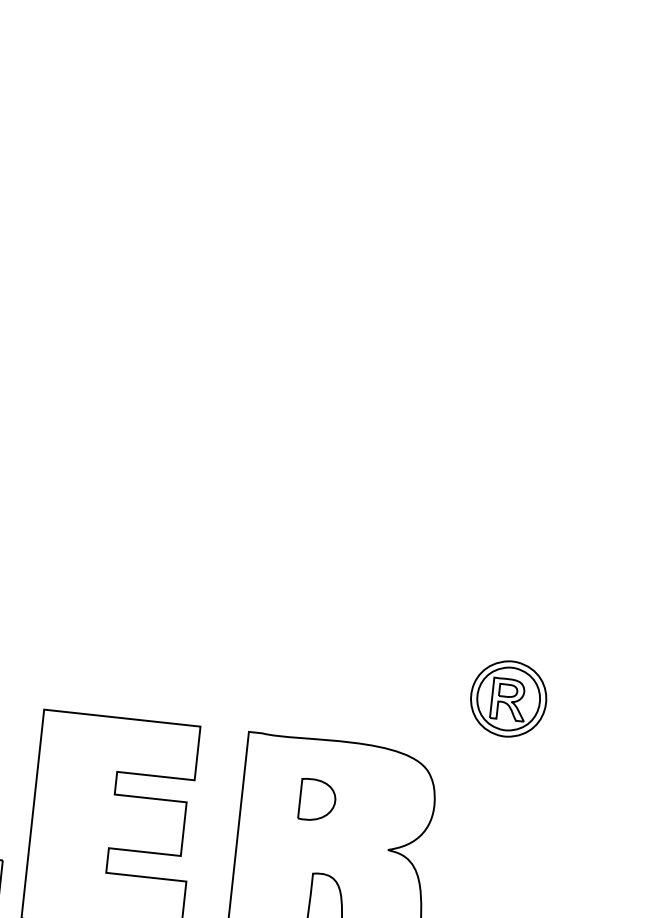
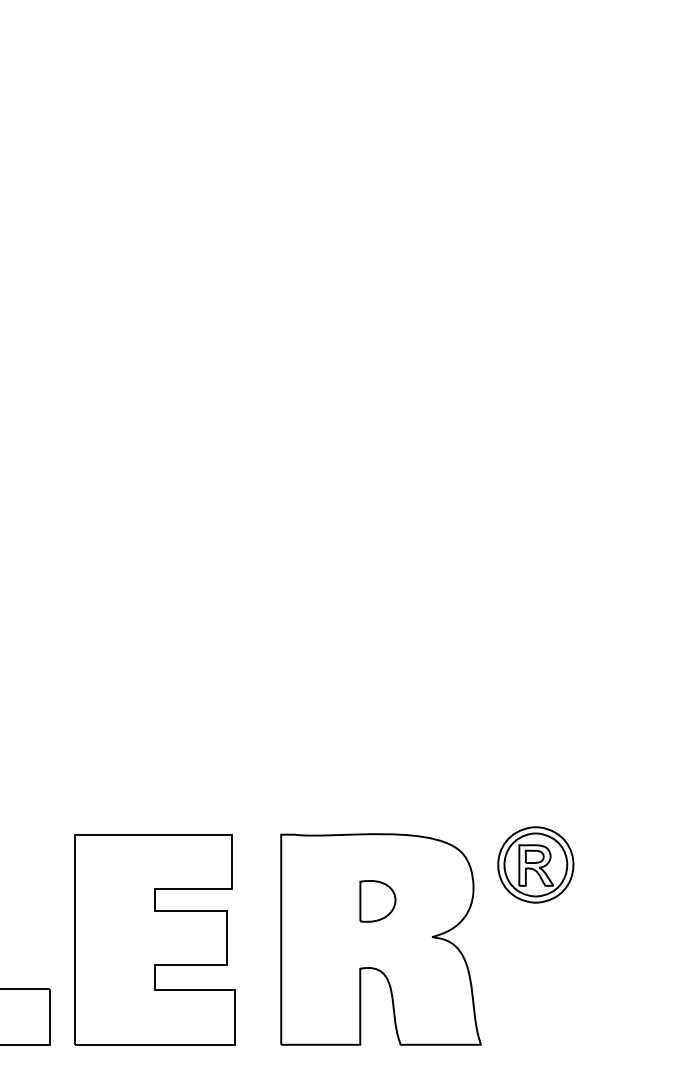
part: (508, 698) -> (535, 864), moved
part: (317, 800) -> (377, 901), moved

